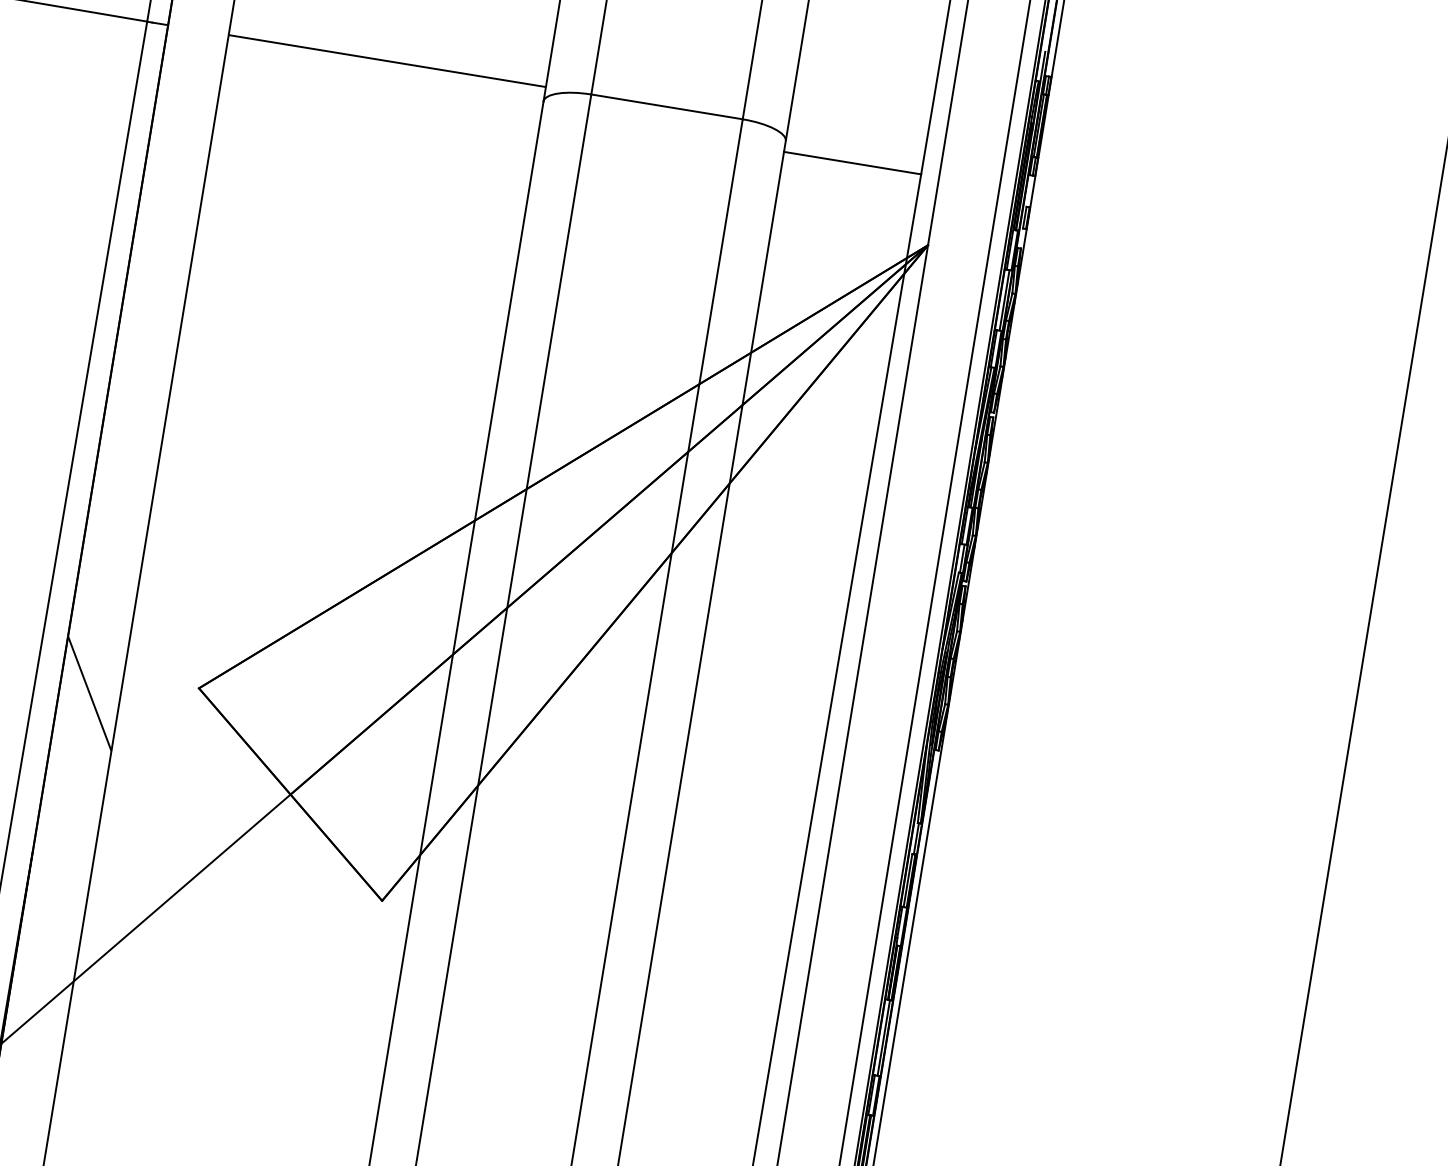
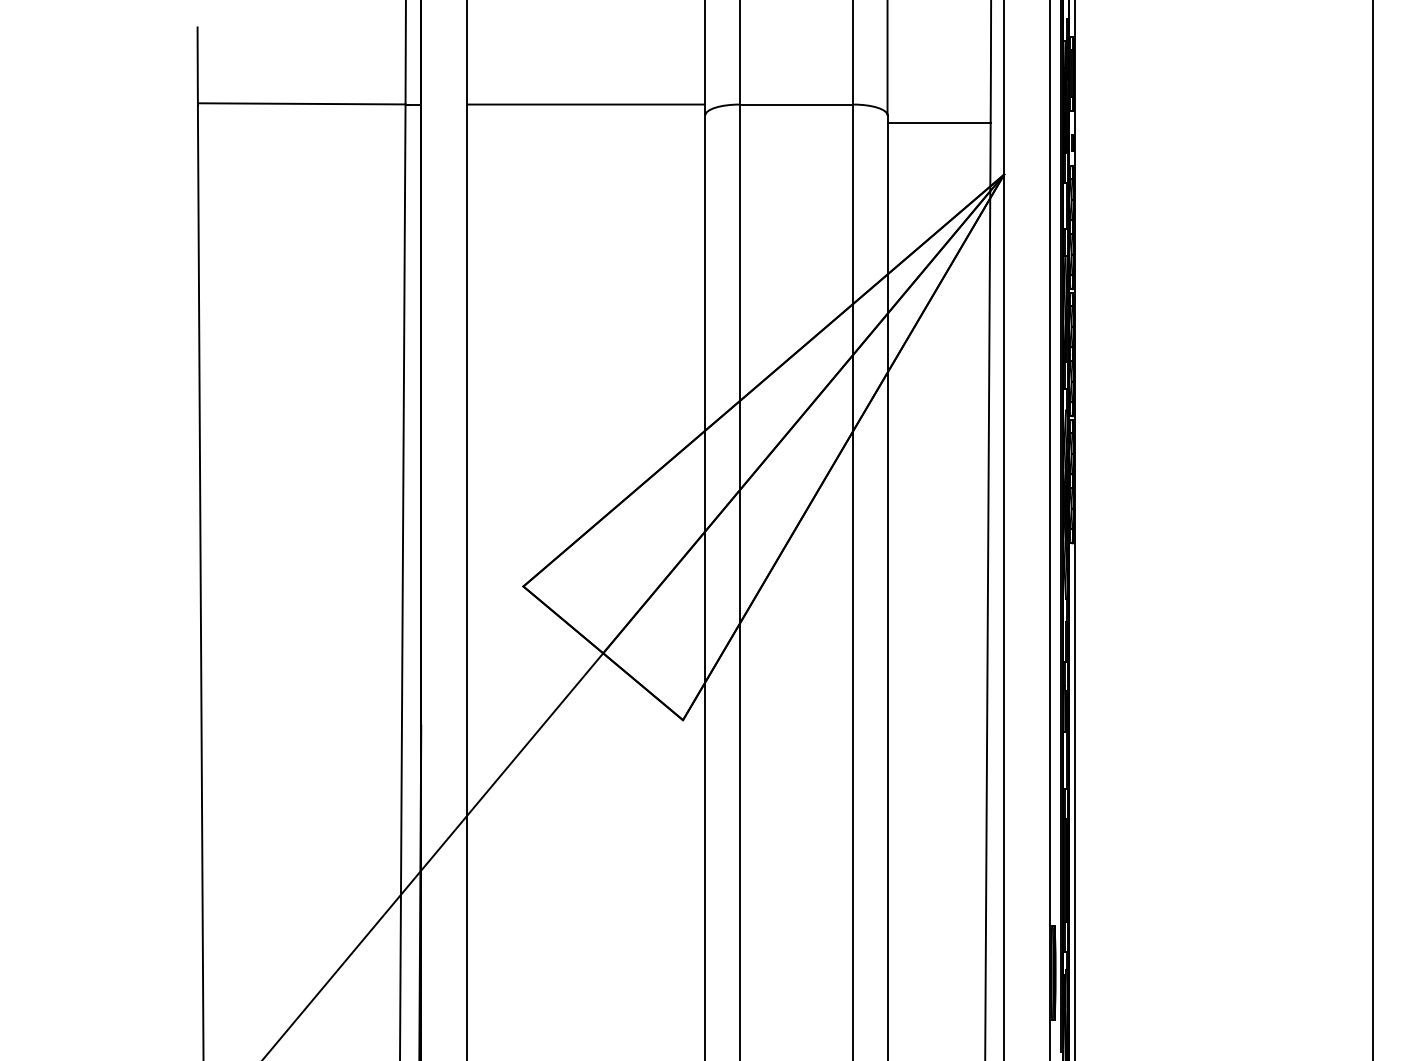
hatch: (89, 693) -> (443, 603), removed

